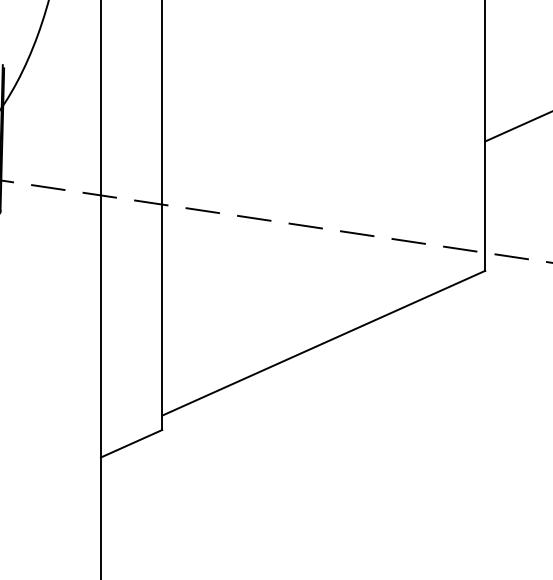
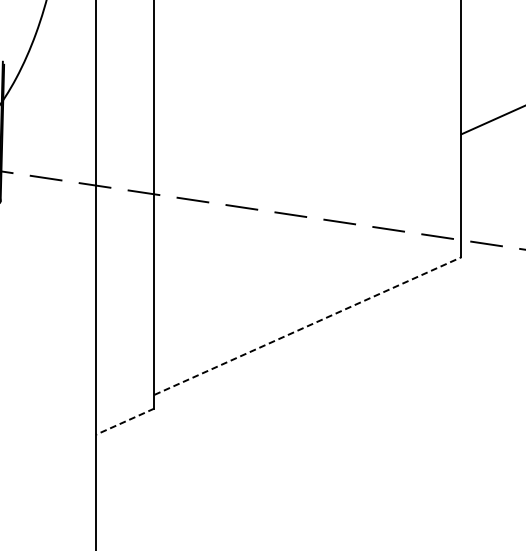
line: (324, 343) -> (308, 326), solid -> dashed
line: (131, 443) -> (125, 421), solid -> dashed

